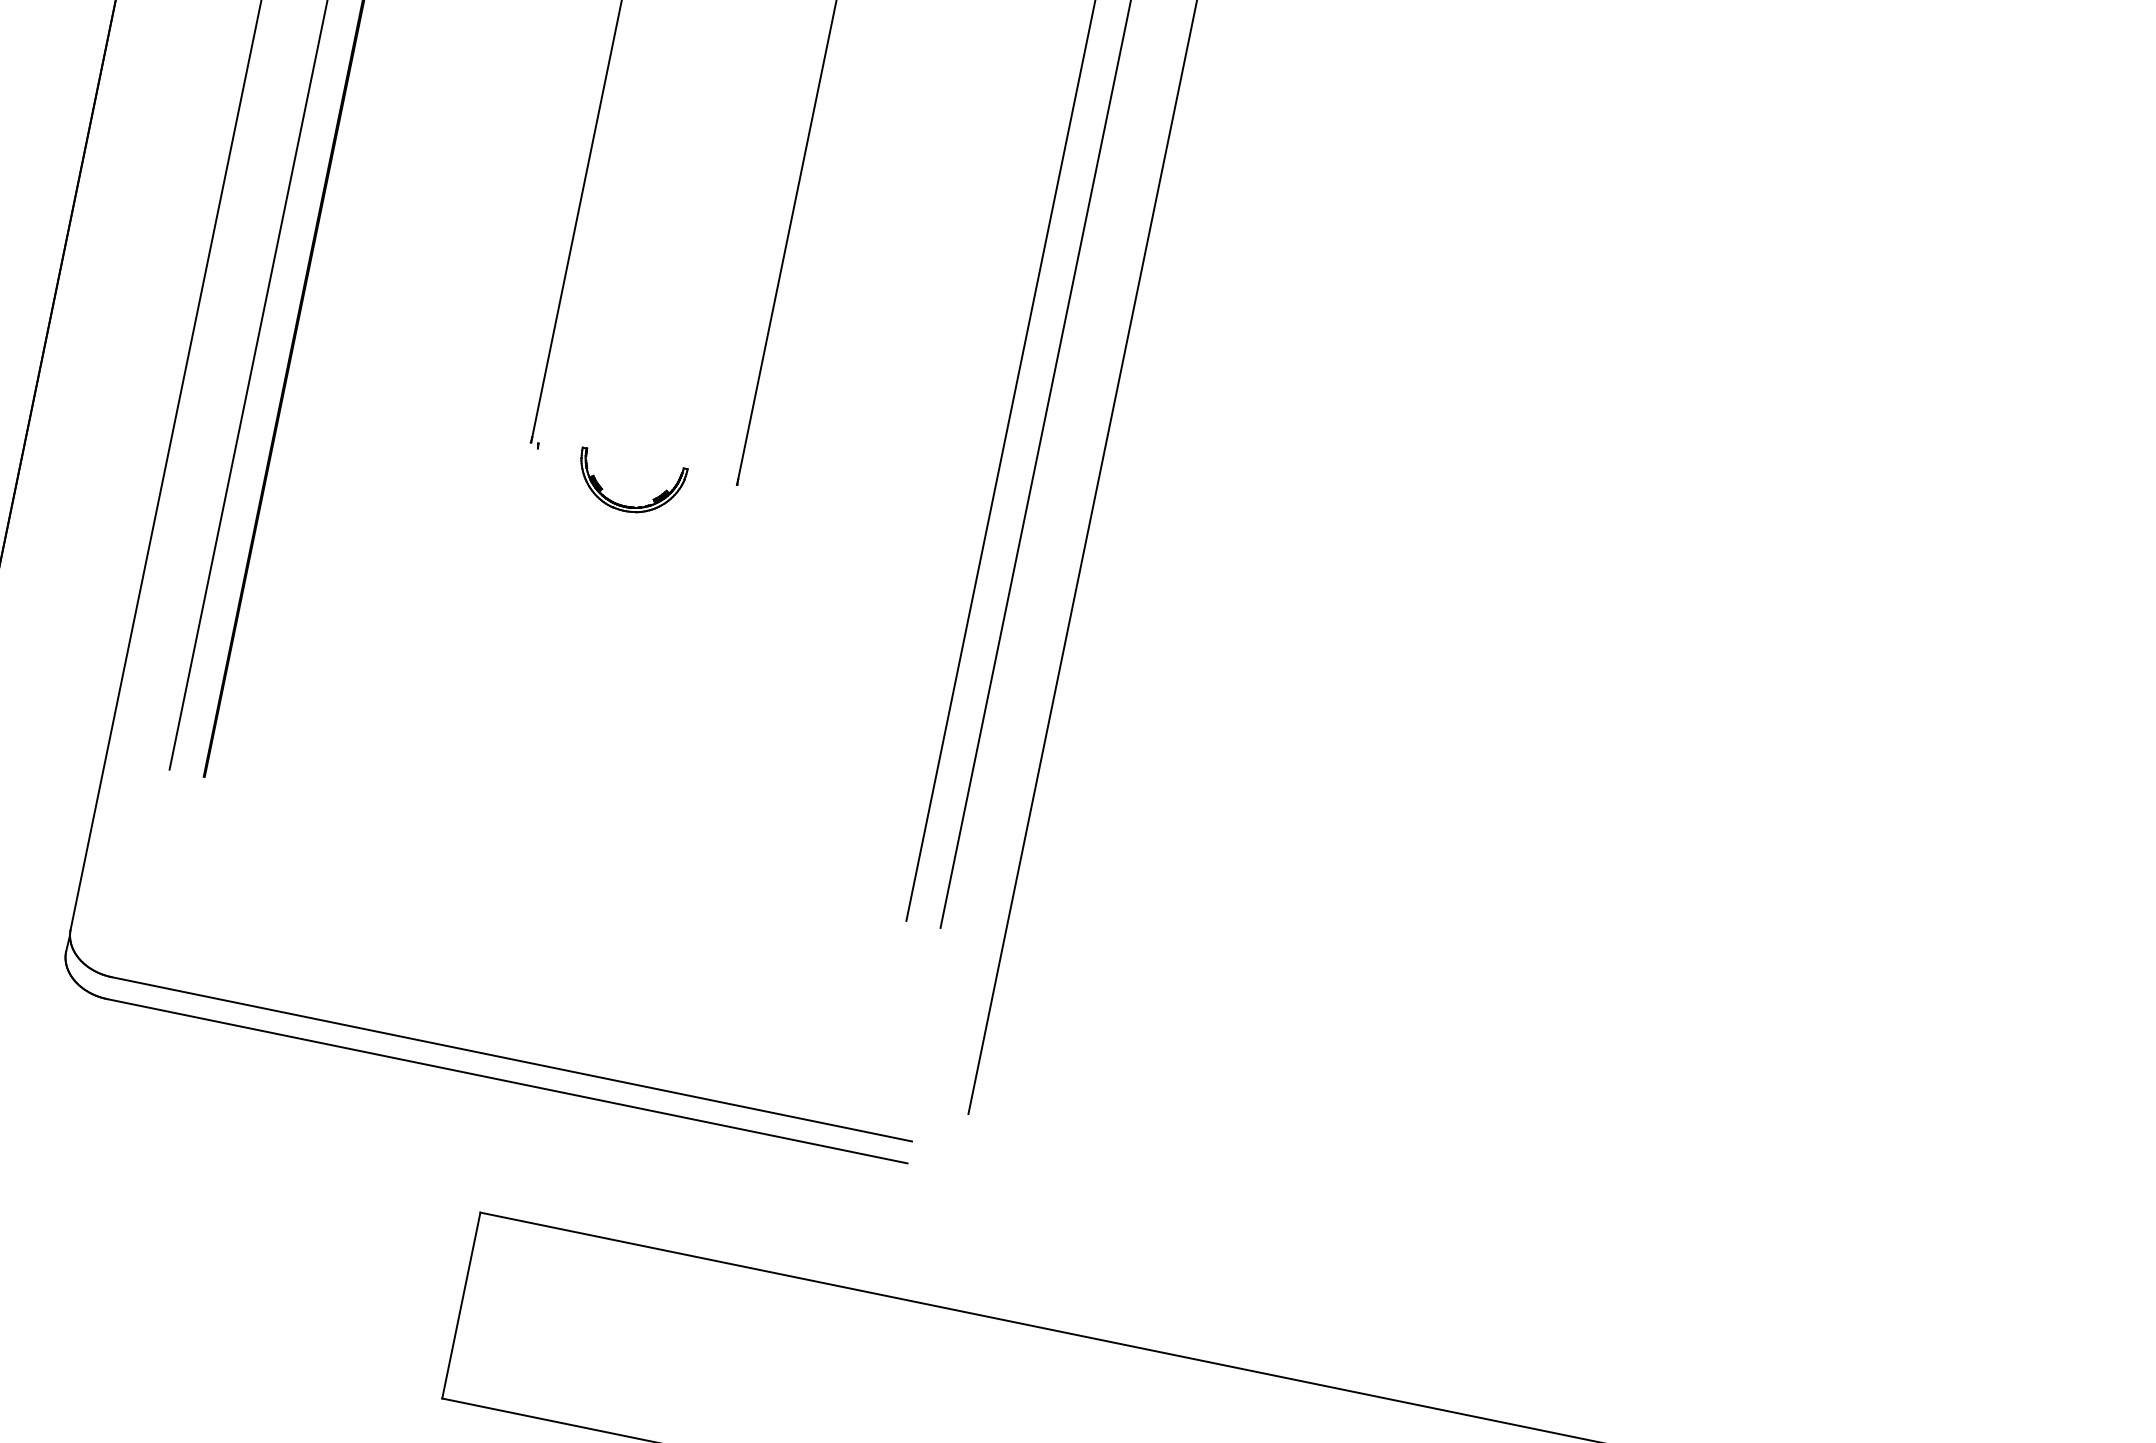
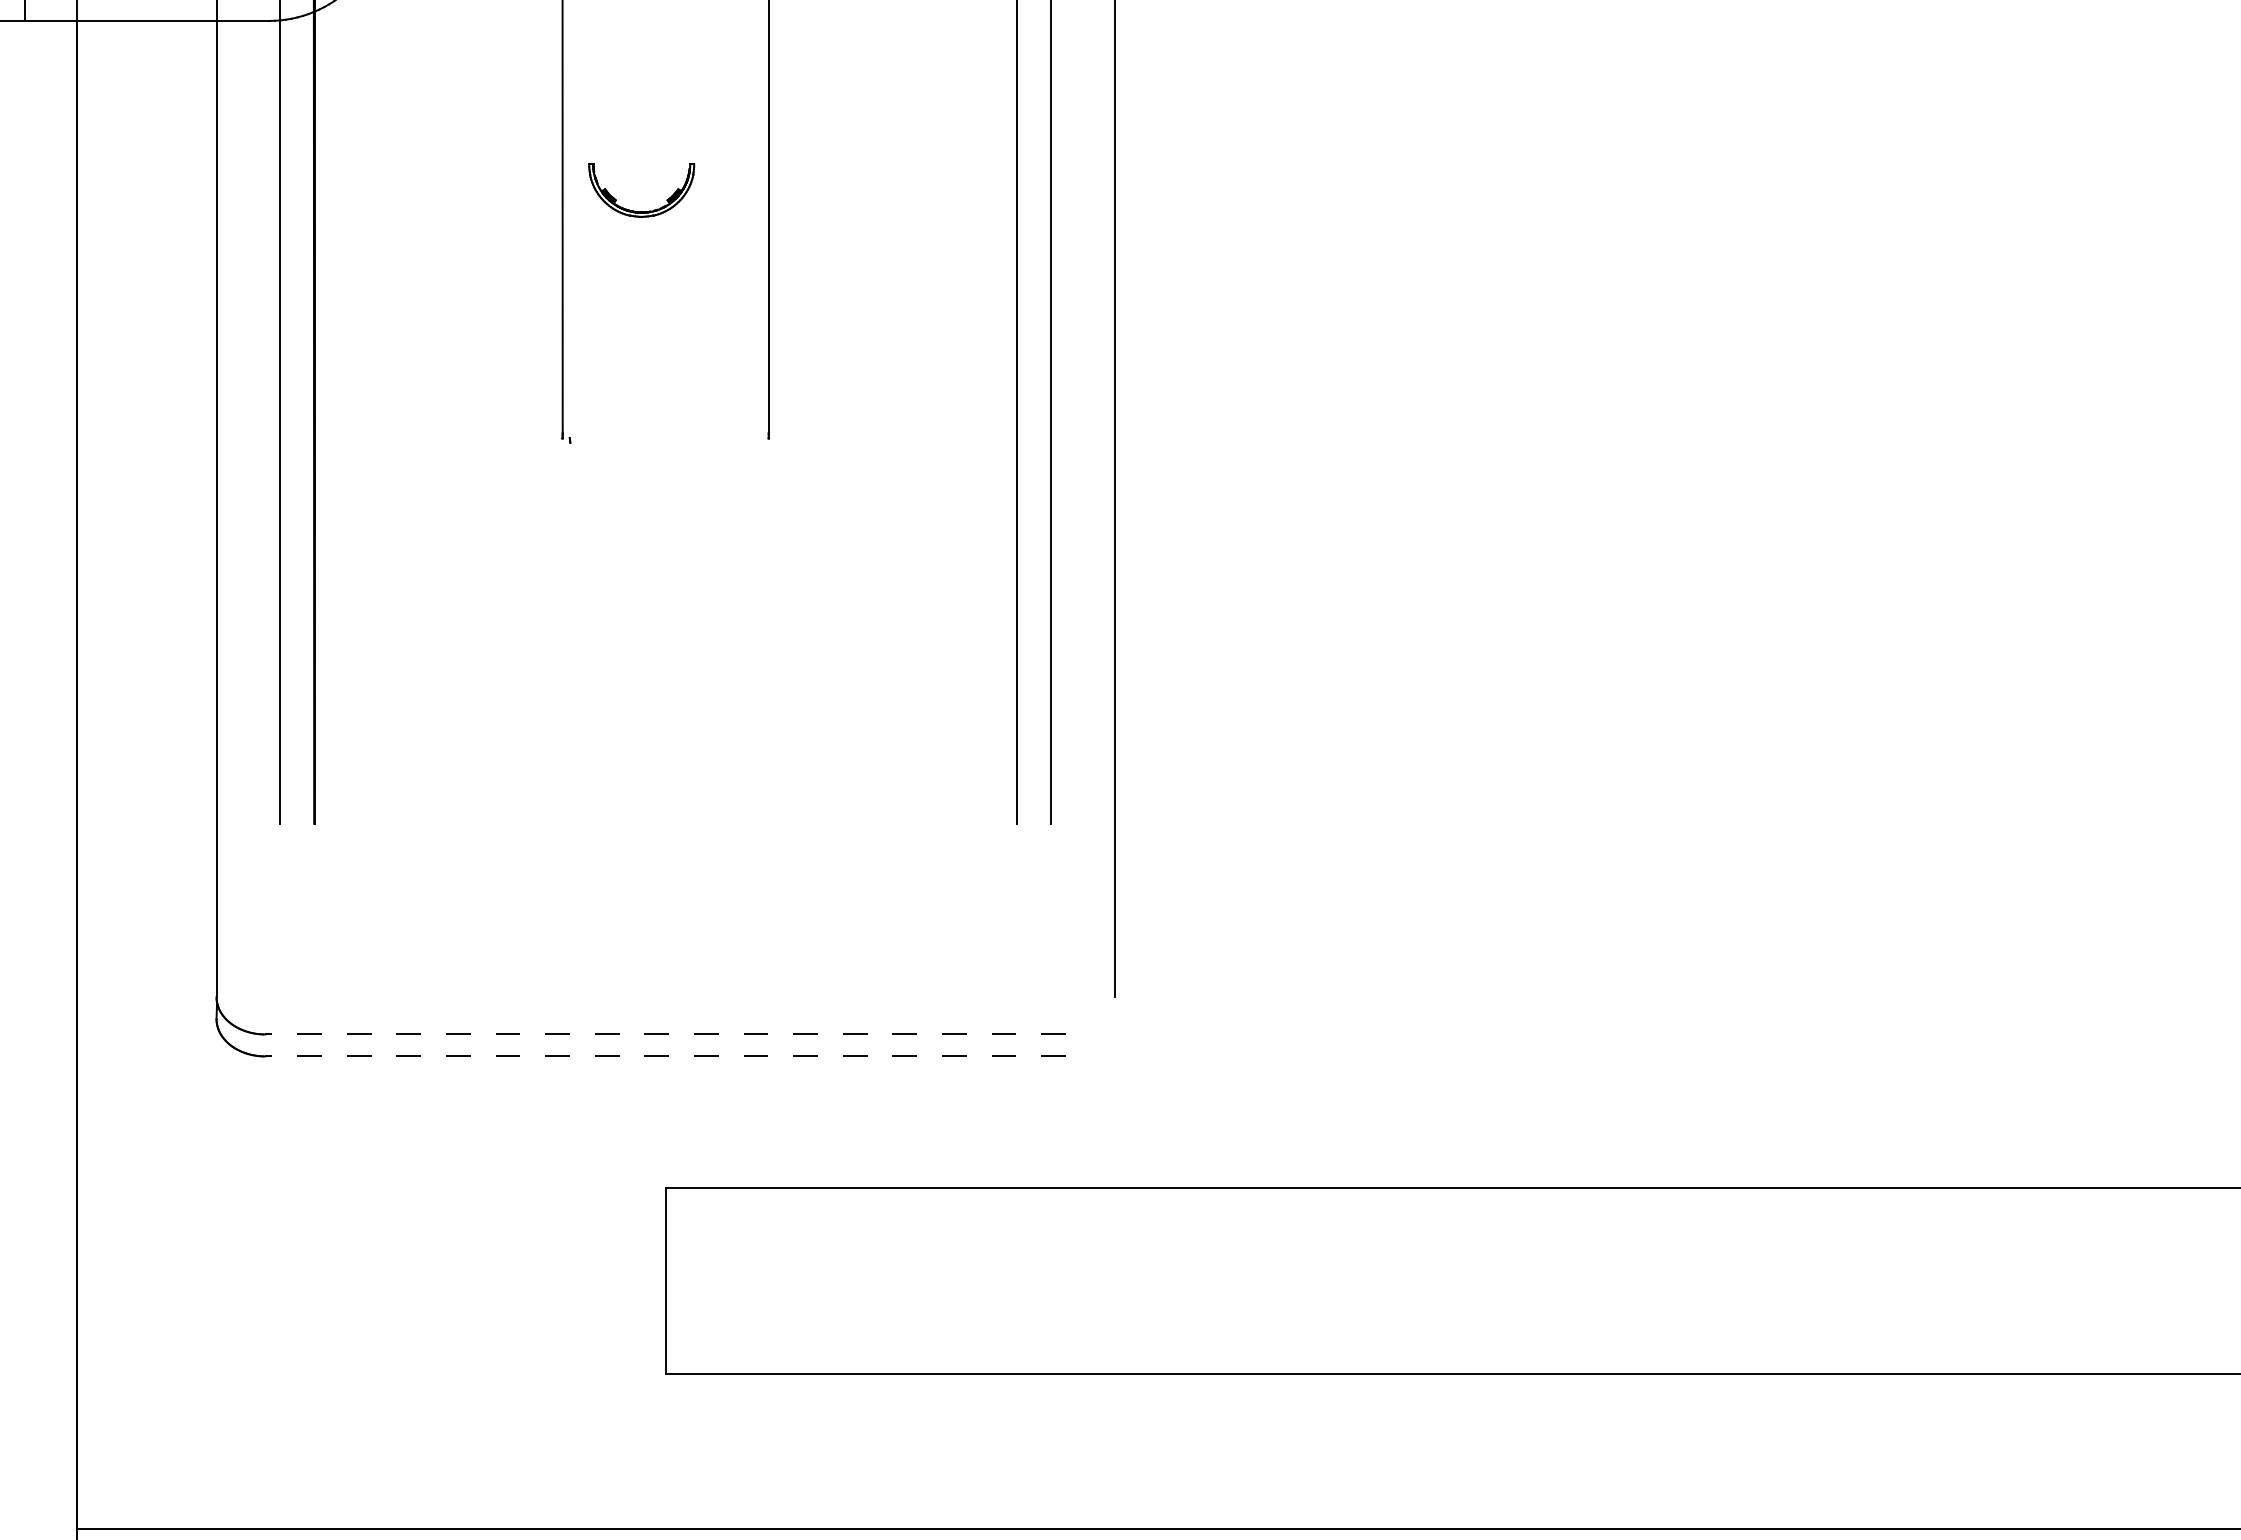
part: (625, 505) -> (641, 211), moved
line: (511, 1059) -> (665, 1034), solid -> dashed
line: (507, 1081) -> (665, 1056), solid -> dashed

